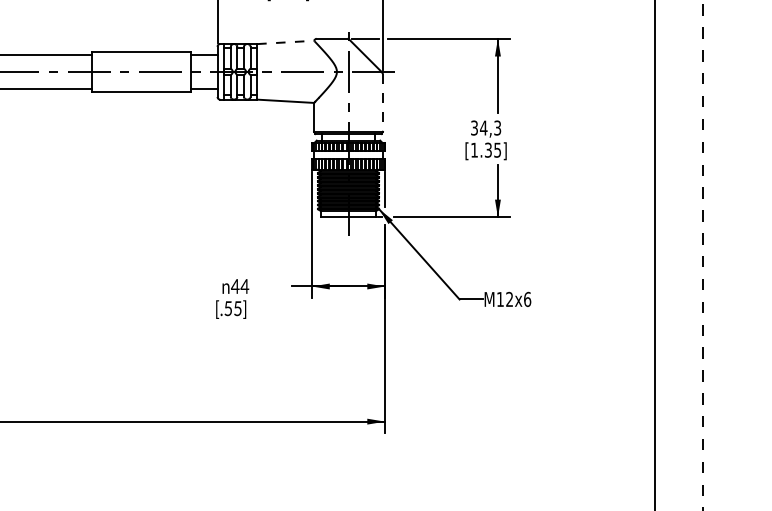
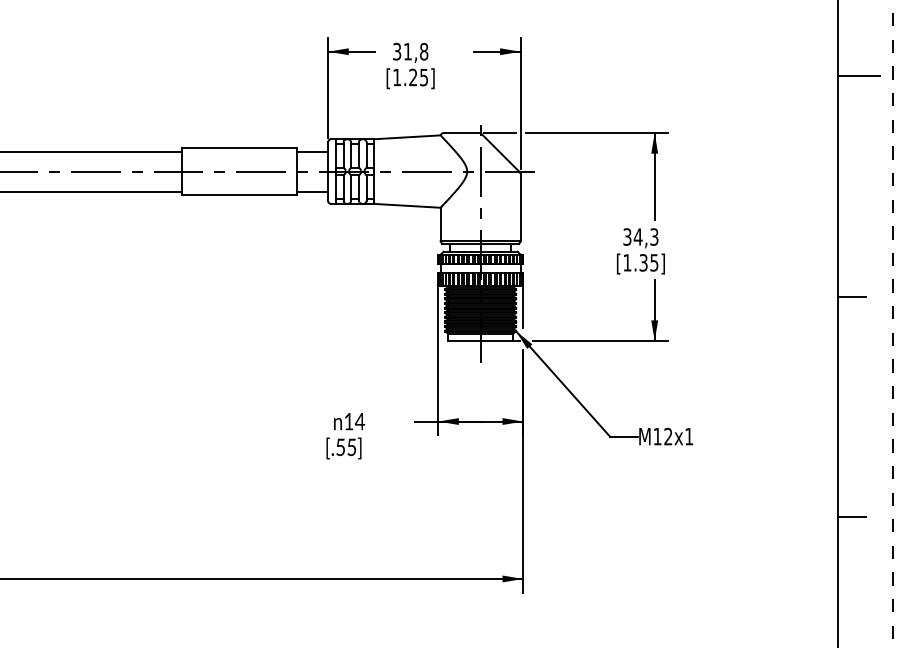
line: (286, 42) -> (408, 137), dashed -> solid
line: (382, 103) -> (520, 208), dashed -> solid
line: (666, 179) -> (851, 296), added
text: (235, 286) -> (348, 421), 44 -> 14
text: (527, 299) -> (689, 436), M12x6 -> M12x1
line: (666, 368) -> (851, 516), added

